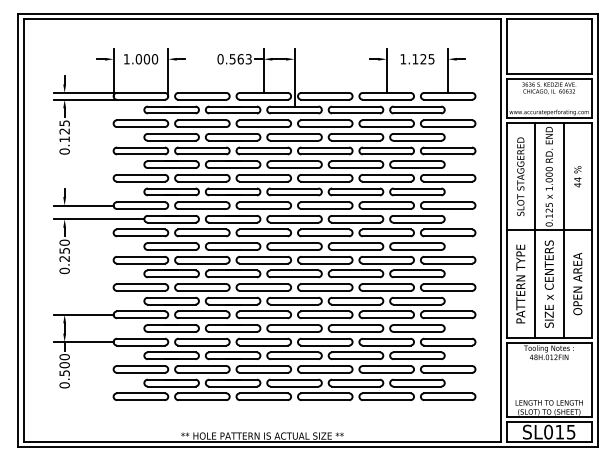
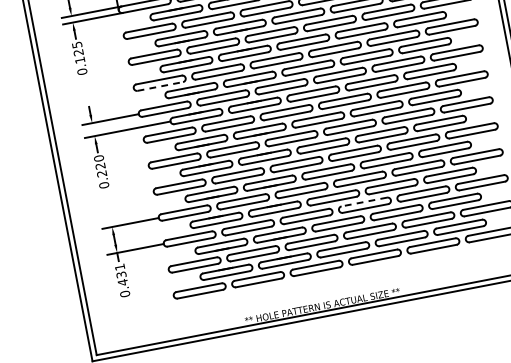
line: (140, 181) -> (159, 86), solid -> dashed
text: (64, 250) -> (100, 165), 0.250 -> 0.220
line: (325, 338) -> (364, 201), solid -> dashed
text: (64, 365) -> (121, 275), 0.500 -> 0.431

